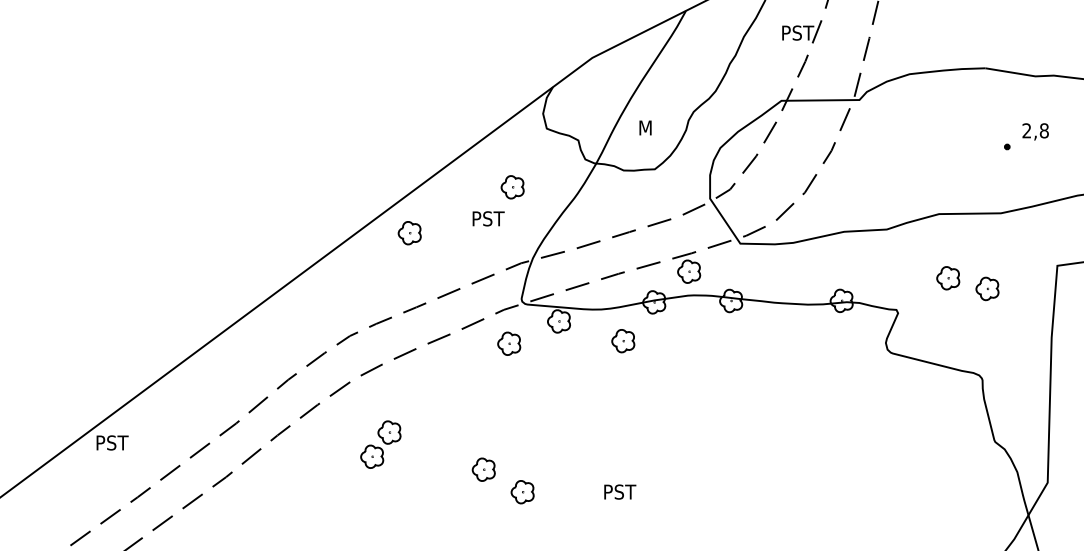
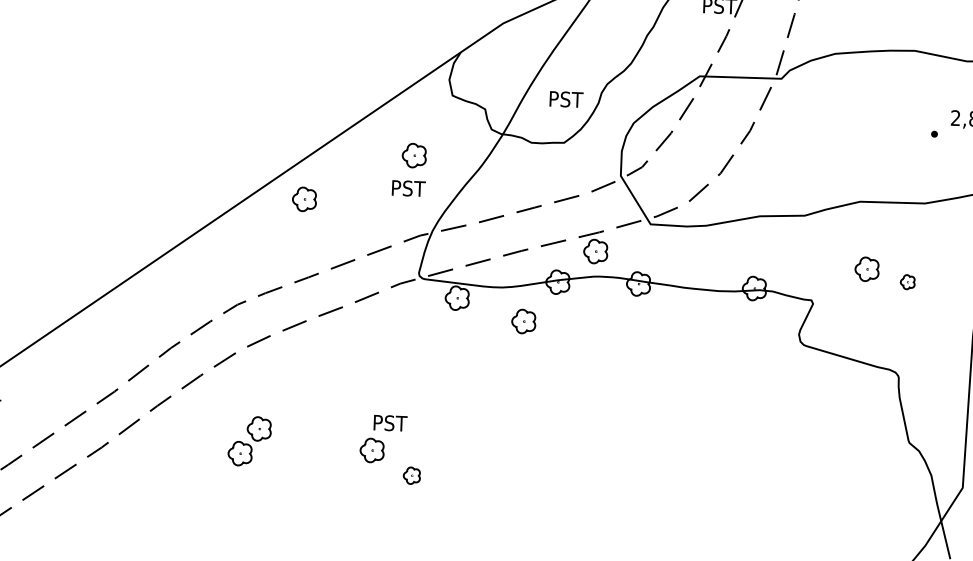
text: (656, 127) -> (567, 99), M -> PST
text: (488, 218) -> (408, 188), moved
part: (987, 288) -> (907, 281), size x0.6
part: (509, 343) -> (404, 319), removed
part: (380, 444) -> (249, 441), moved
text: (620, 491) -> (390, 422), moved
part: (522, 492) -> (411, 476), size x0.7

